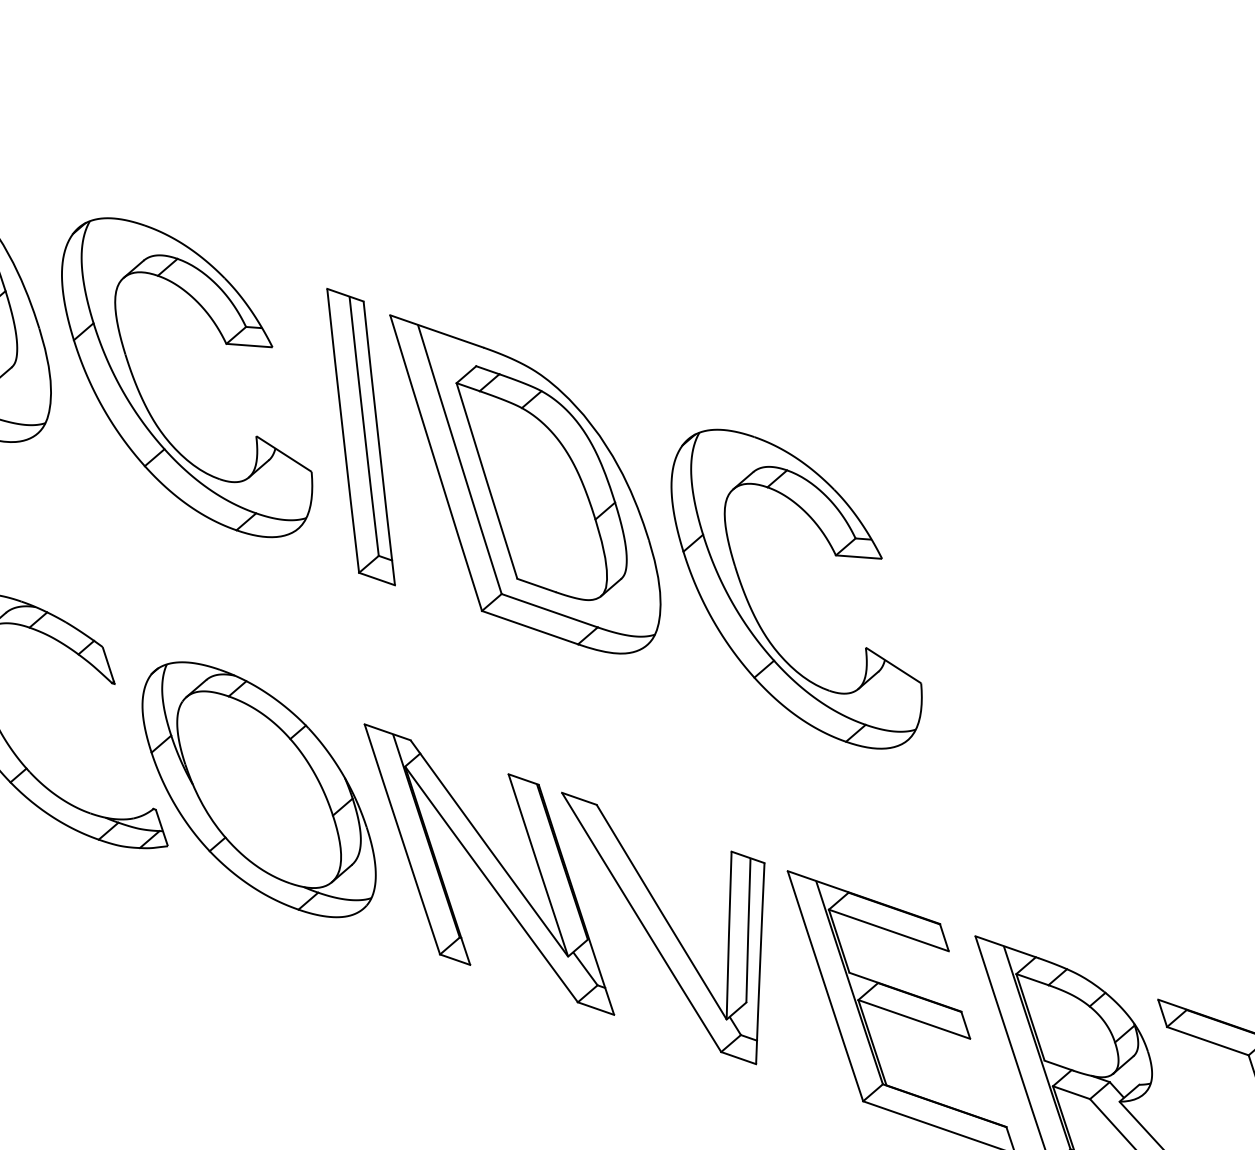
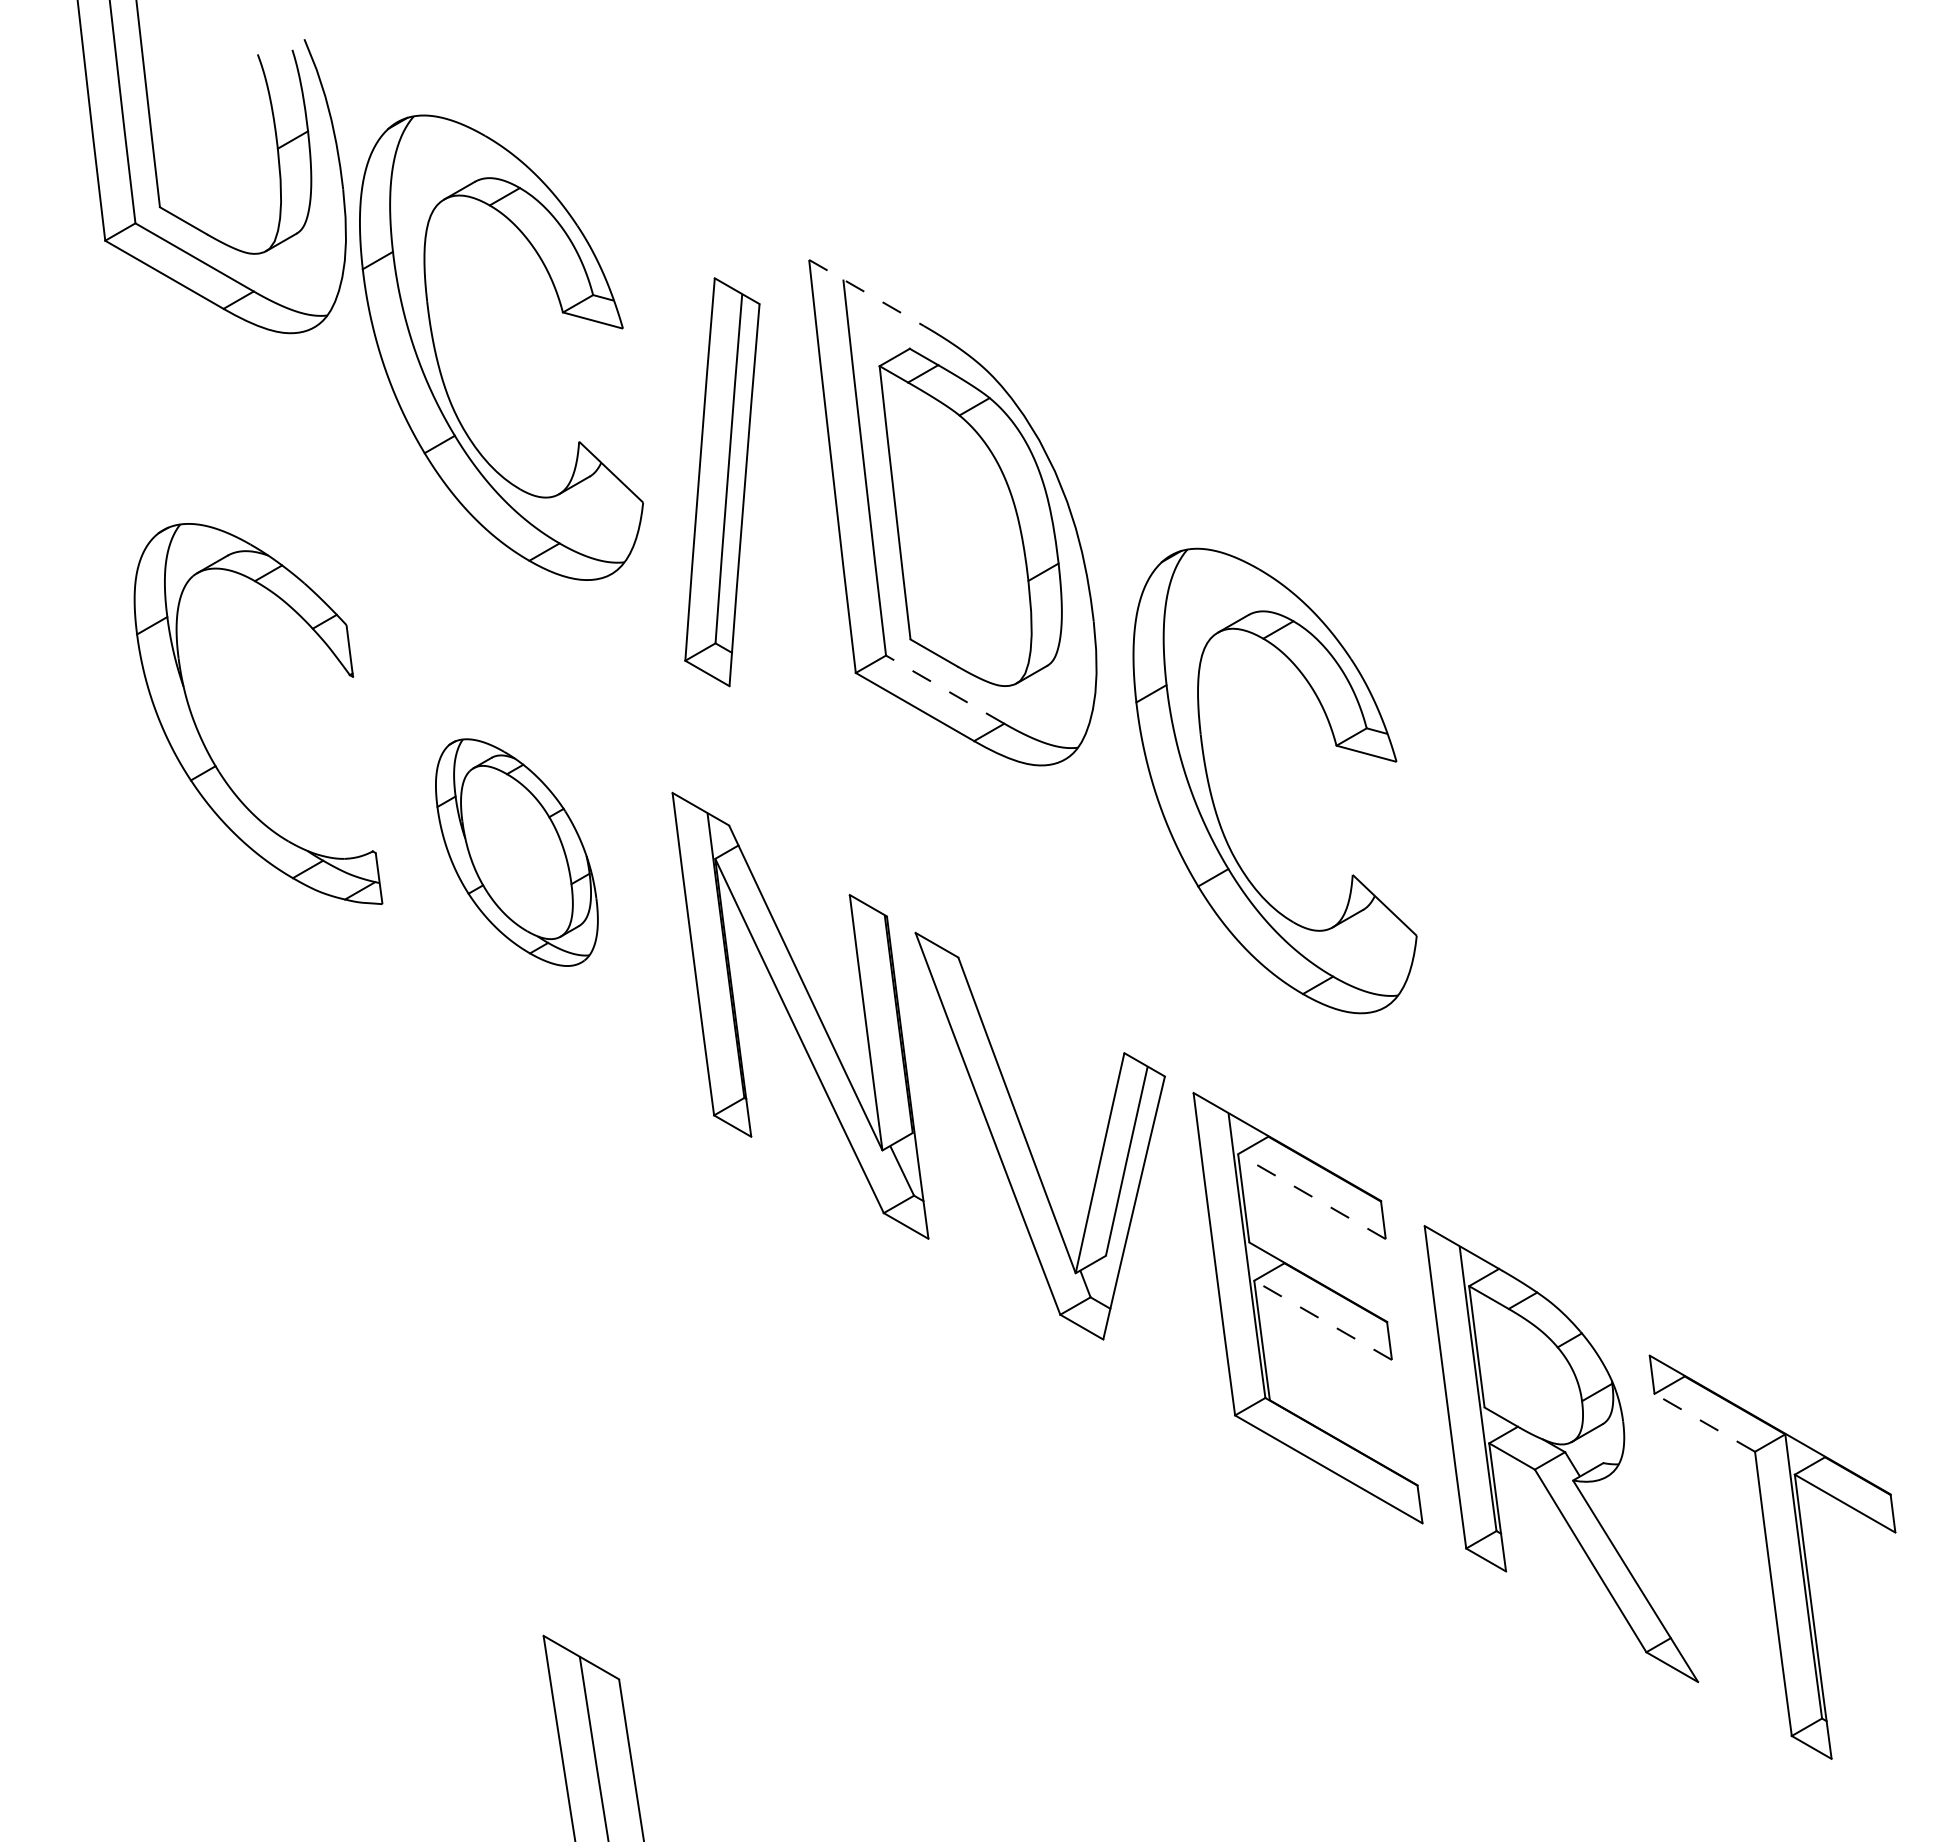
line: (437, 331) -> (867, 293), solid -> dashed
part: (143, 399) -> (439, 364), moved
part: (361, 437) -> (722, 482), moved
part: (752, 609) -> (1212, 795), moved
line: (549, 610) -> (944, 689), solid -> dashed
part: (258, 789) -> (516, 852), size x0.6
line: (888, 930) -> (1311, 1196), solid -> dashed
line: (913, 1019) -> (1322, 1320), solid -> dashed
line: (1207, 1040) -> (1704, 1422), solid -> dashed

